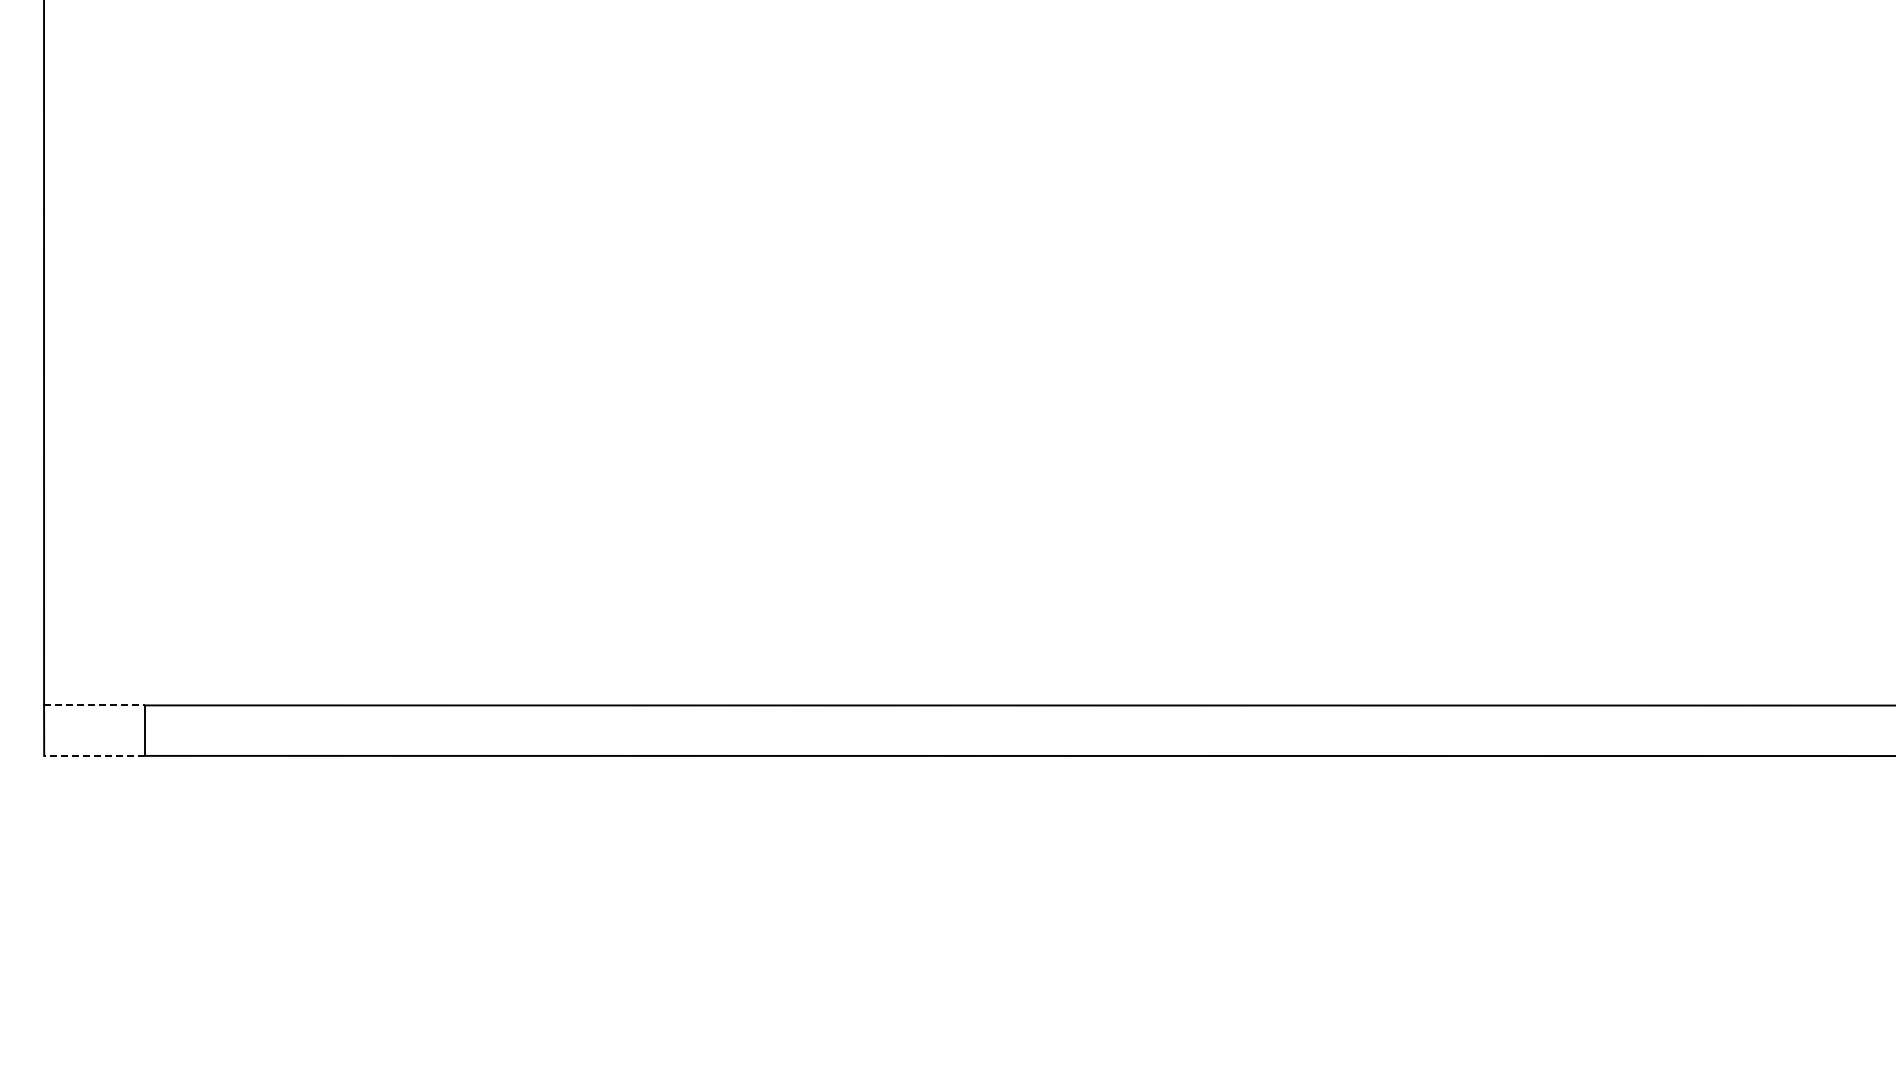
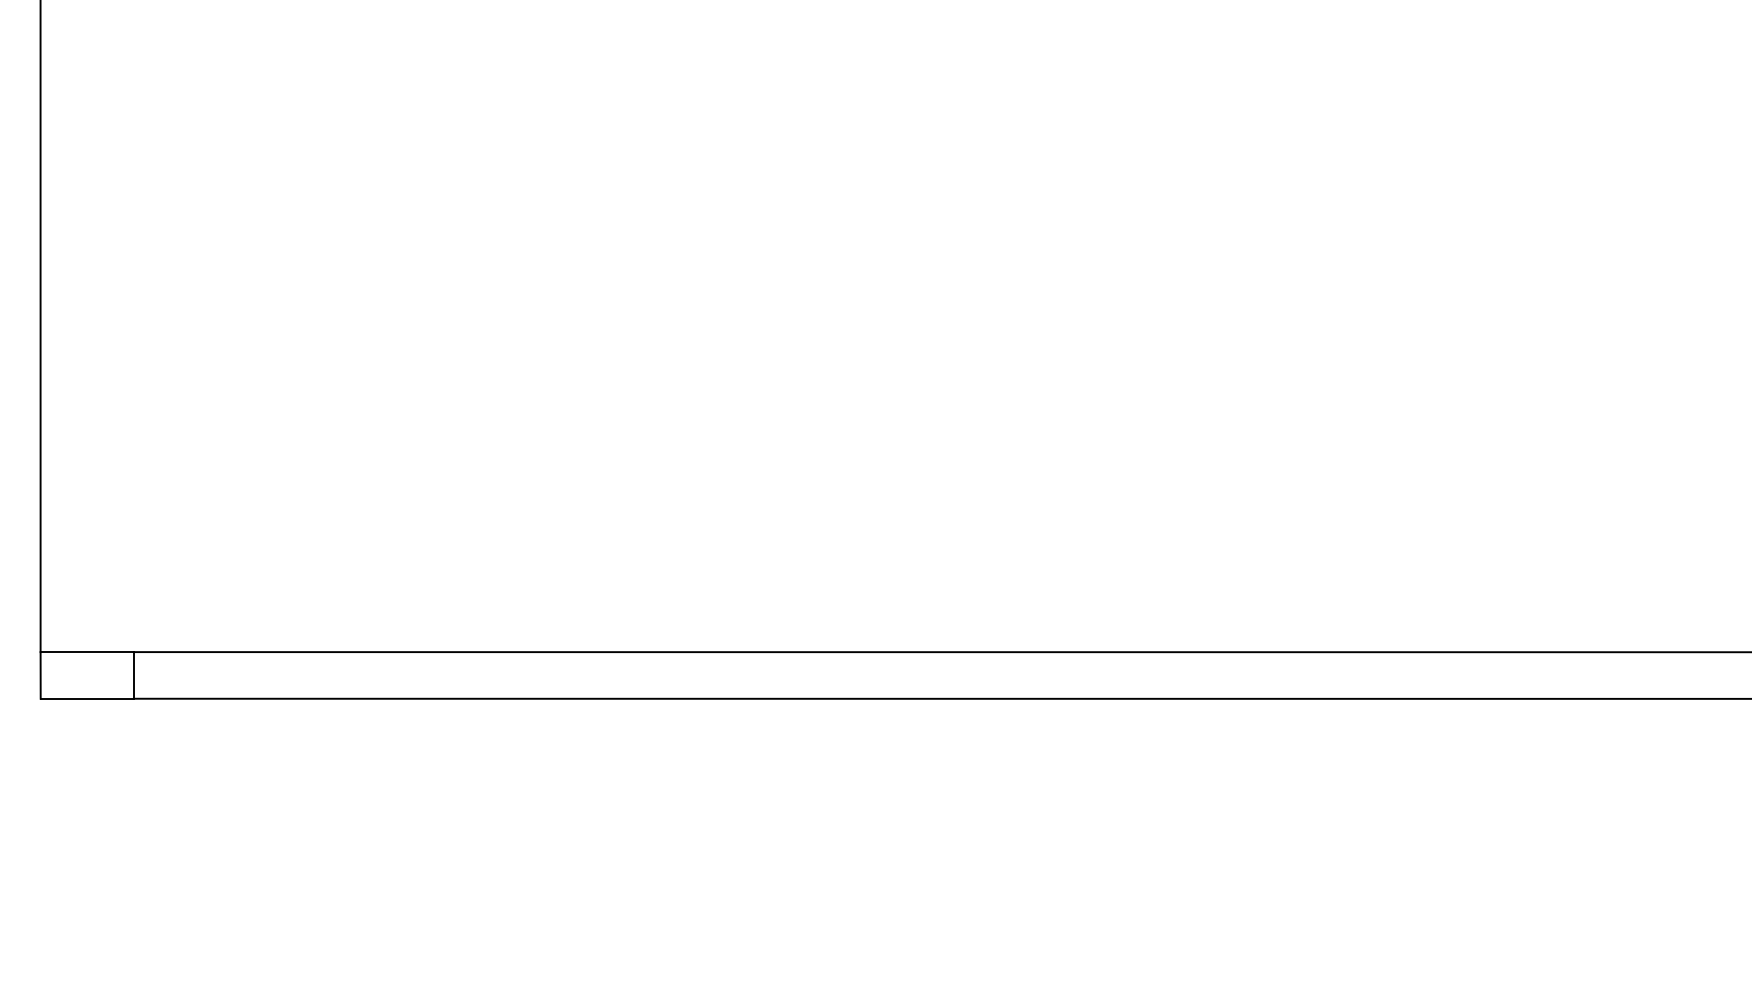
line: (95, 705) -> (88, 652), dashed -> solid
line: (94, 755) -> (87, 698), dashed -> solid

